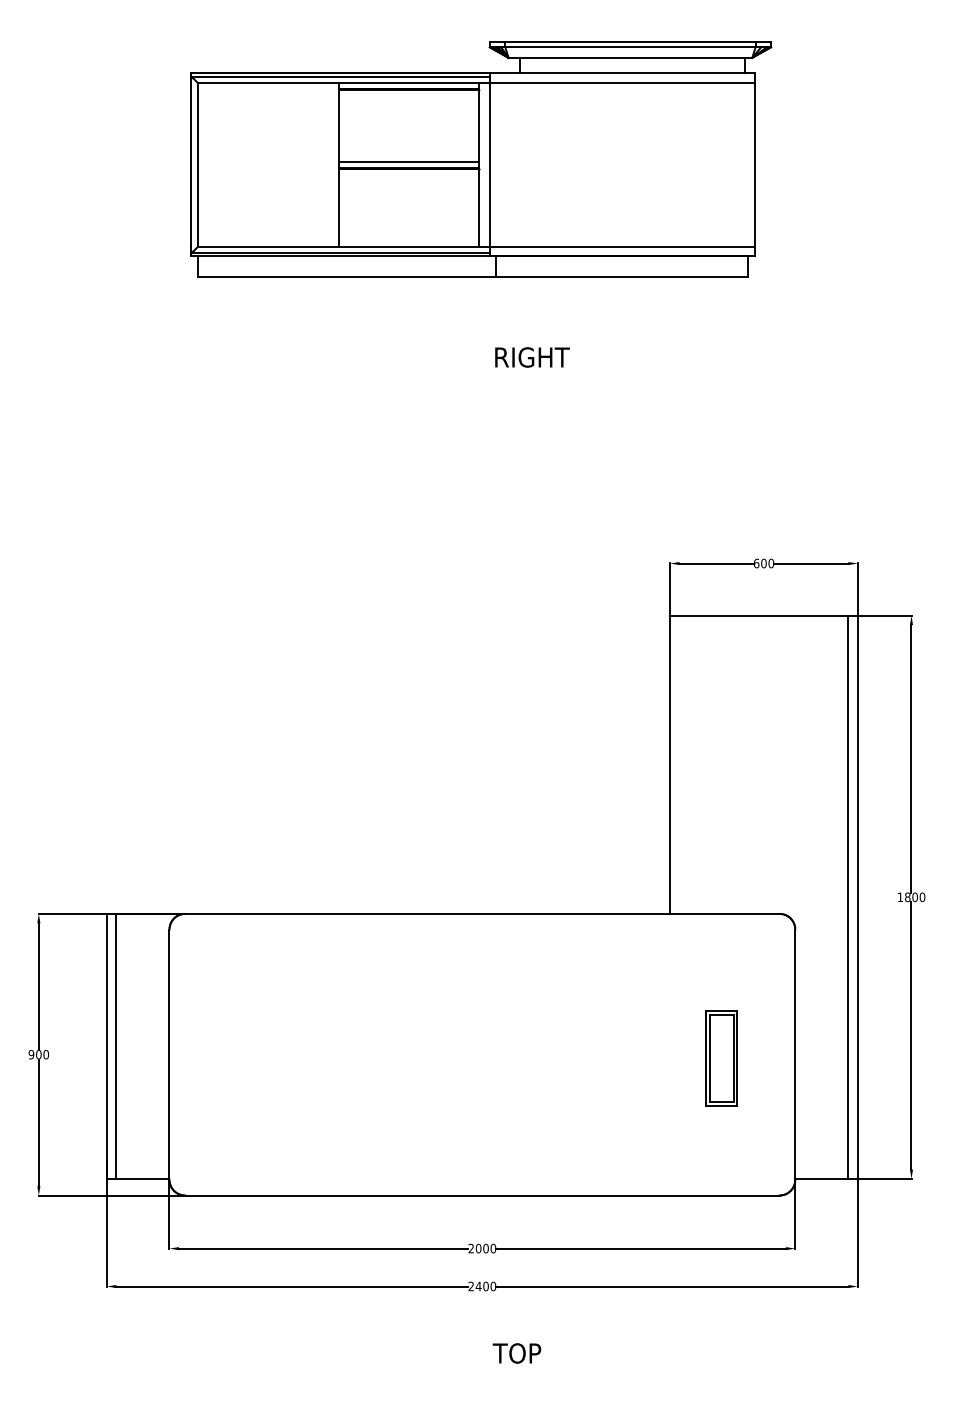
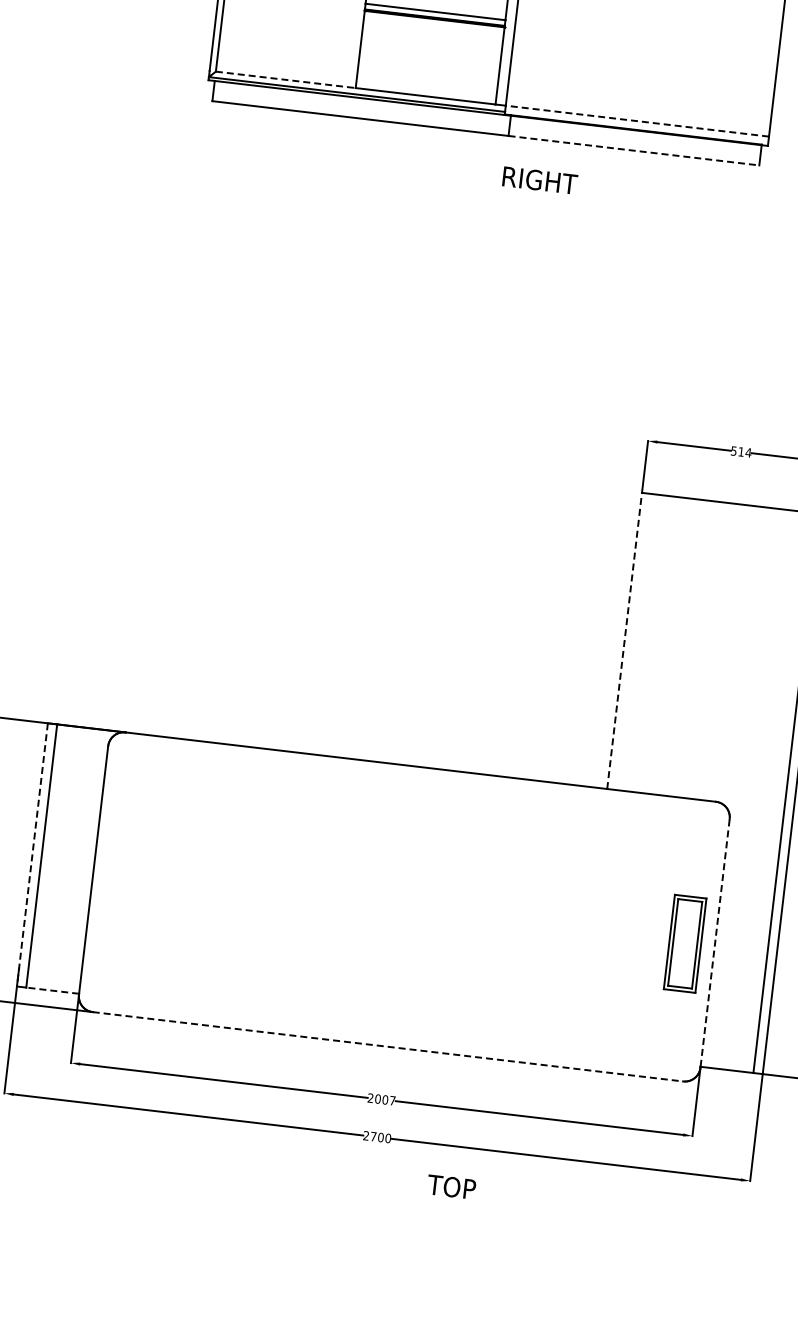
line: (268, 247) -> (286, 80), solid -> dashed
line: (622, 247) -> (637, 121), solid -> dashed
line: (622, 276) -> (634, 150), solid -> dashed
text: (532, 357) -> (540, 180), moved
text: (763, 563) -> (740, 451), 600 -> 514
line: (670, 764) -> (625, 640), solid -> dashed
line: (106, 1046) -> (32, 854), solid -> dashed
line: (795, 1054) -> (715, 943), solid -> dashed
part: (721, 1058) -> (685, 943), moved
line: (142, 1178) -> (52, 990), solid -> dashed
line: (482, 1195) -> (388, 1046), solid -> dashed
text: (493, 1248) -> (392, 1100), 2000 -> 2007
text: (478, 1286) -> (373, 1136), 2400 -> 2700
text: (516, 1353) -> (451, 1187), moved

